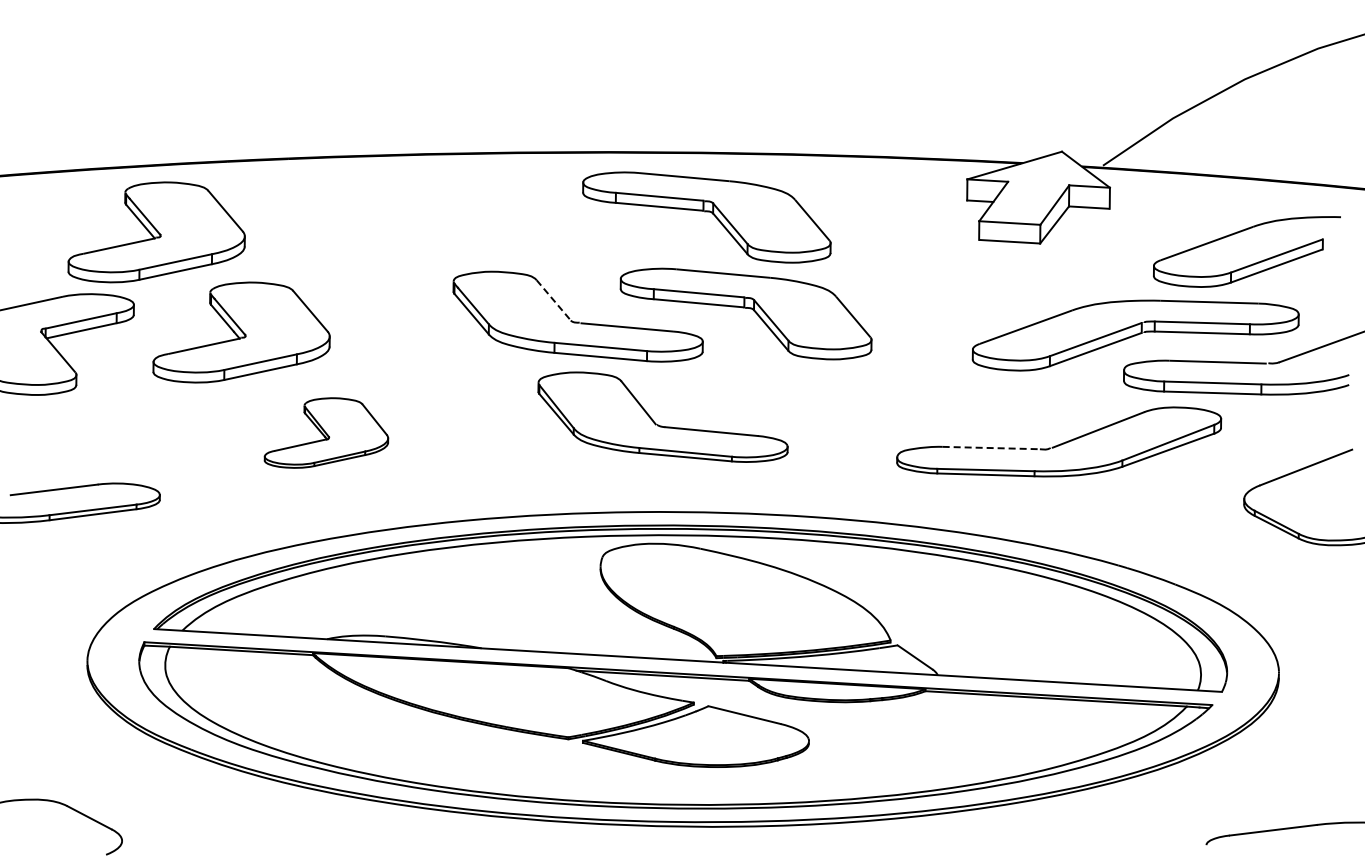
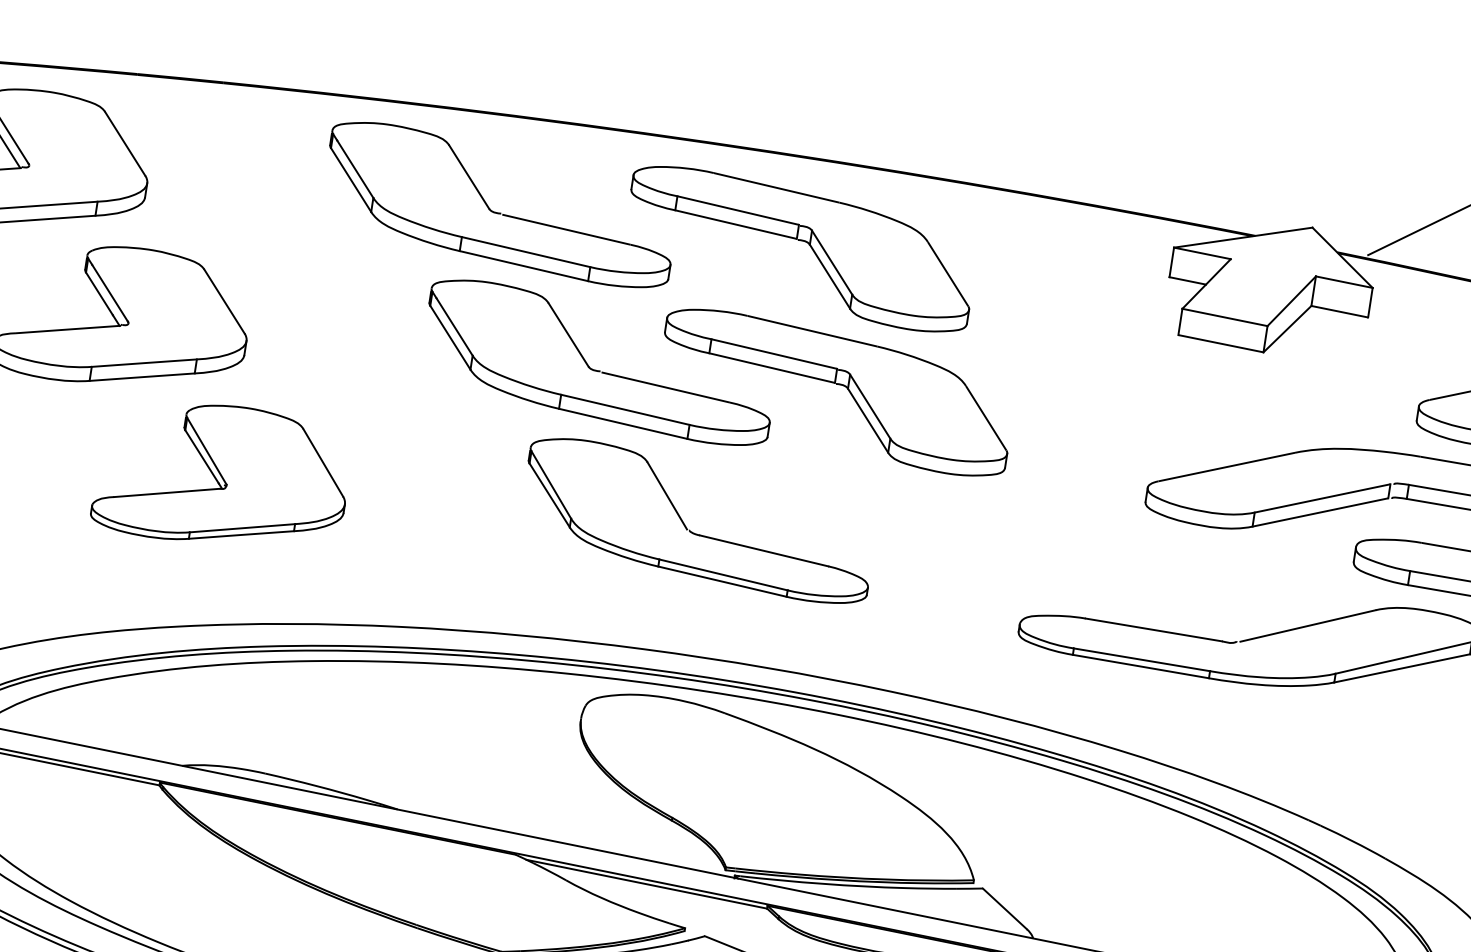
part: (492, 216) -> (499, 204), added
line: (554, 300) -> (569, 335), dashed -> solid
part: (326, 432) -> (222, 475), size x1.43
line: (991, 448) -> (1154, 630), dashed -> solid

